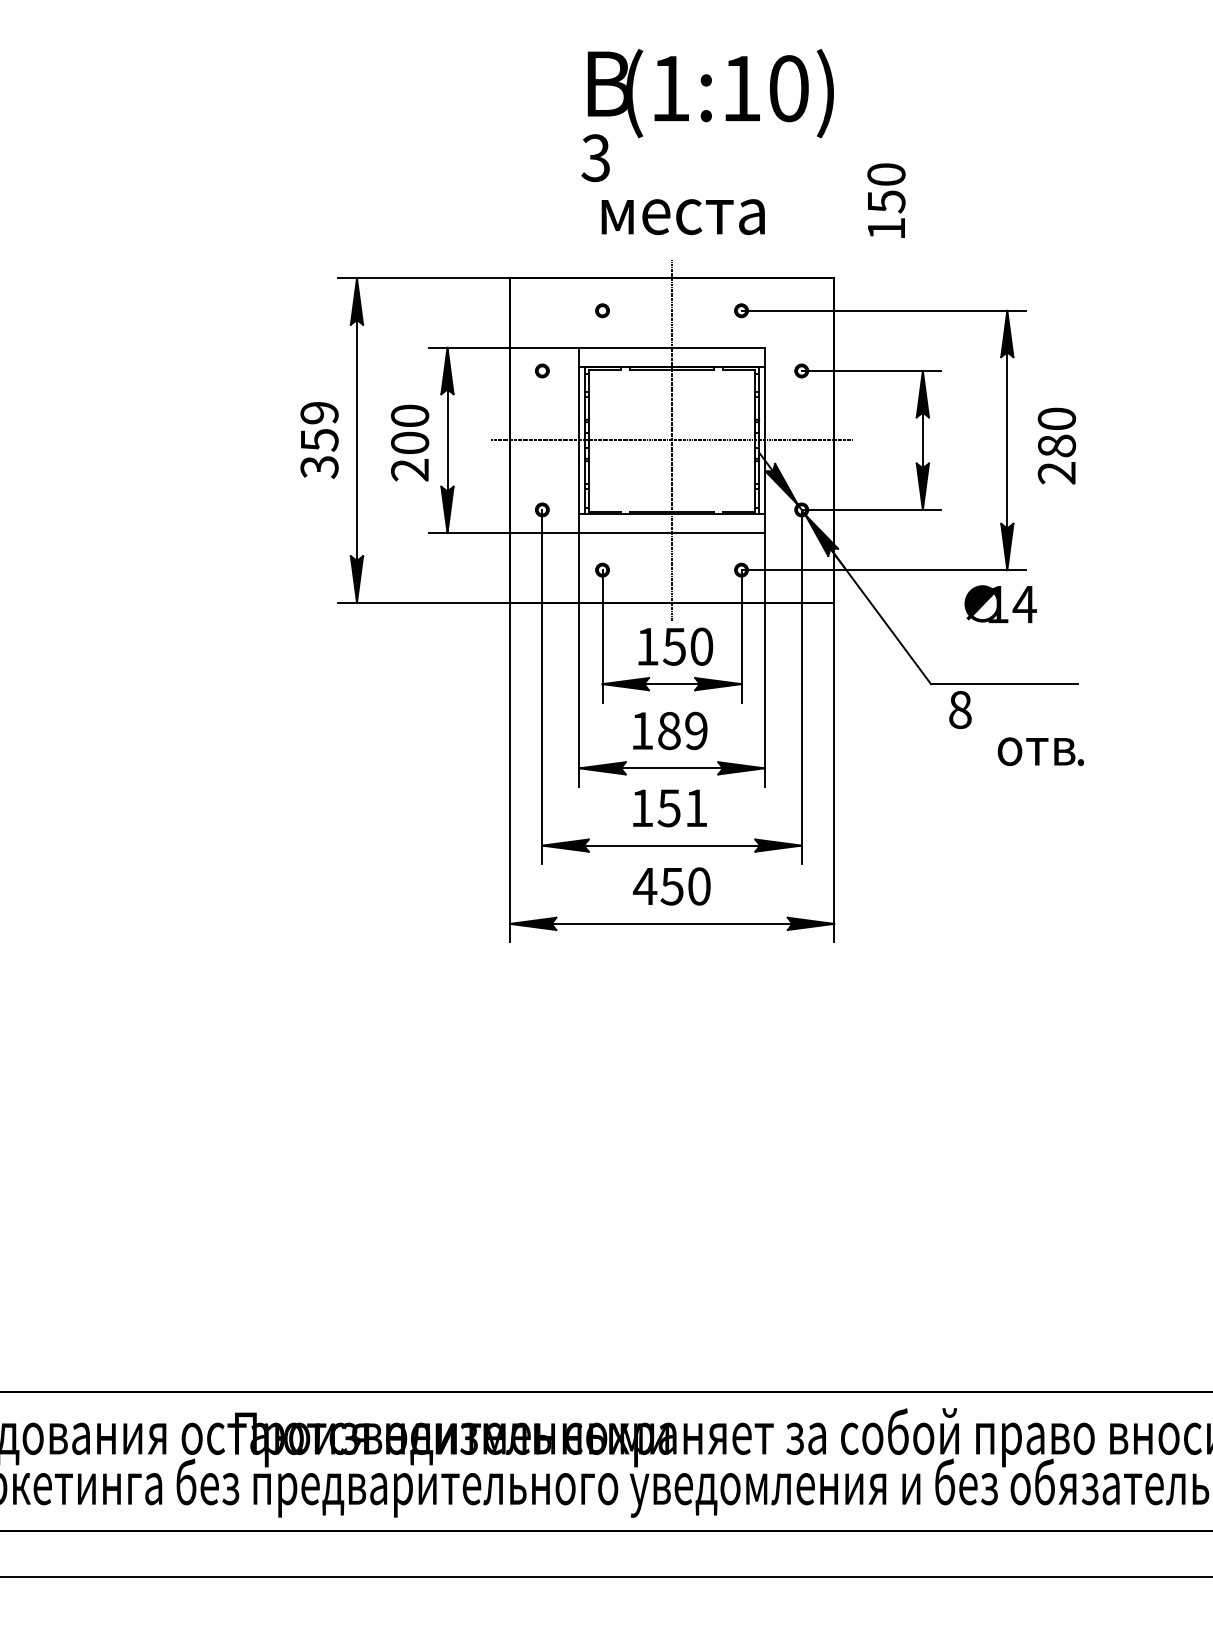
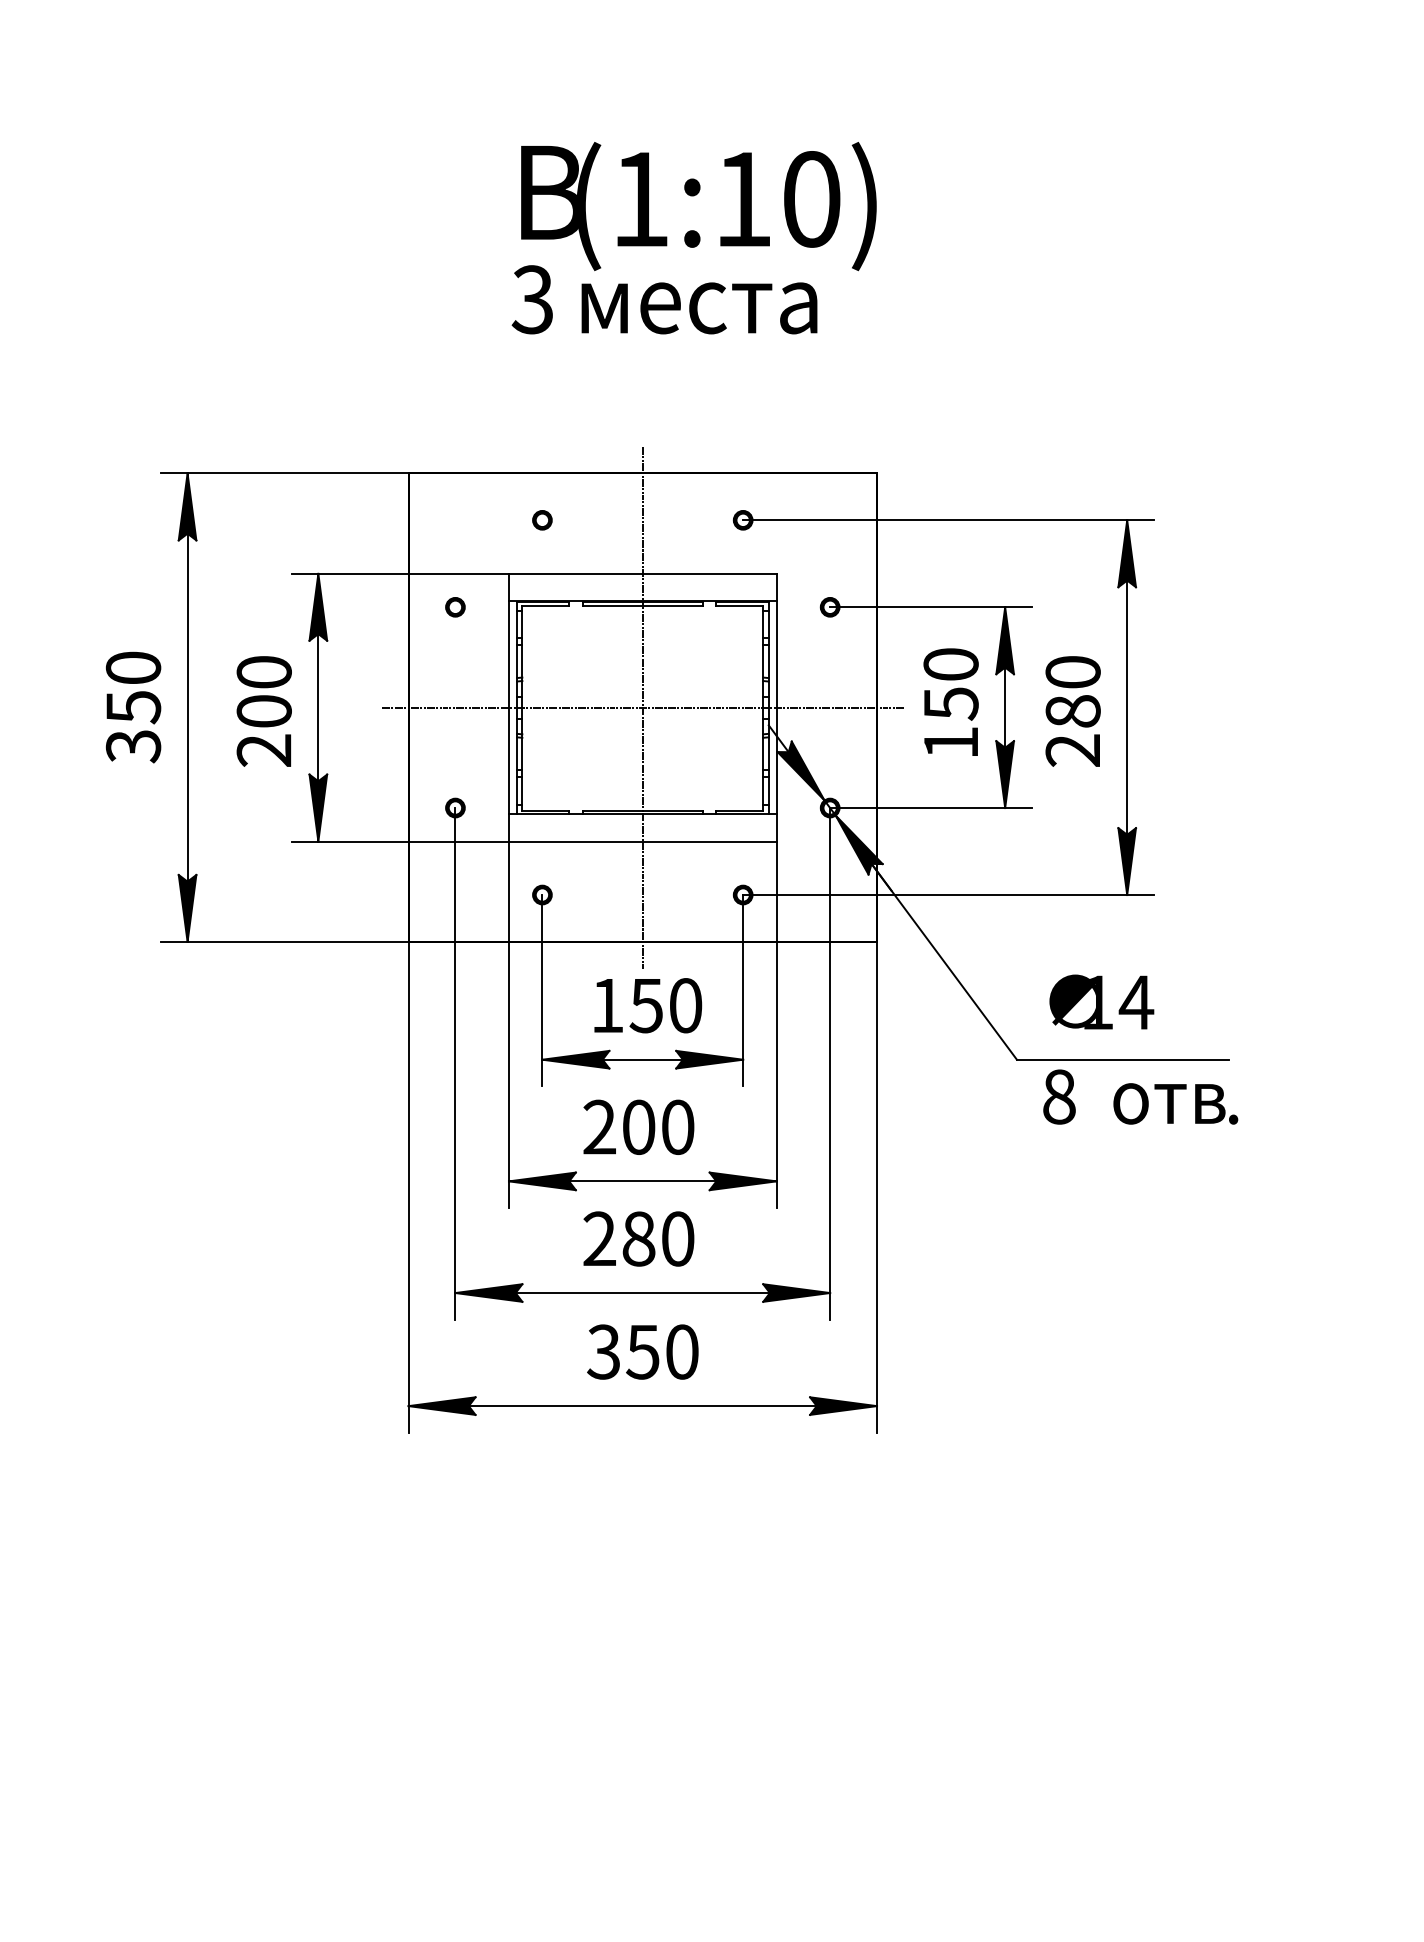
text: (886, 200) -> (951, 701), moved
text: (682, 217) -> (698, 308), moved
text: (319, 412) -> (133, 667), 359 -> 350
text: (1056, 445) -> (1072, 710), moved
text: (1000, 604) -> (1101, 1002), moved
text: (669, 730) -> (639, 1126), 189 -> 200
text: (1040, 751) -> (1175, 1103), moved
text: (669, 808) -> (639, 1239), 151 -> 280
text: (644, 886) -> (602, 1352), 450 -> 350

